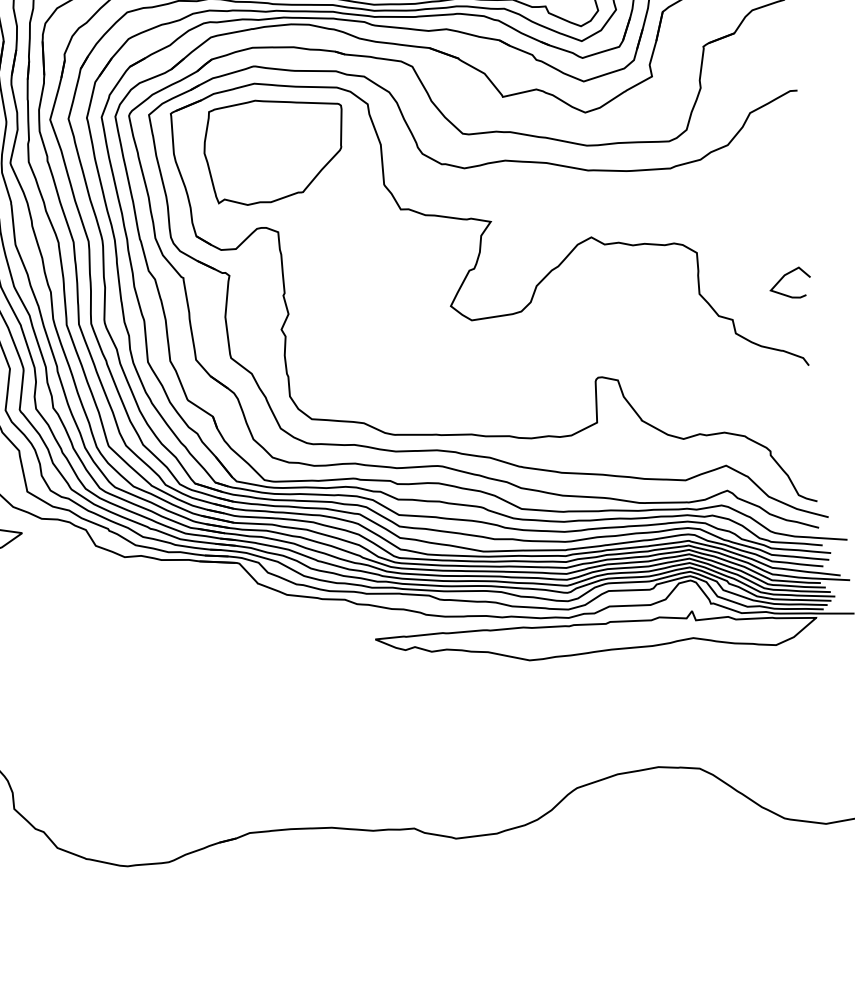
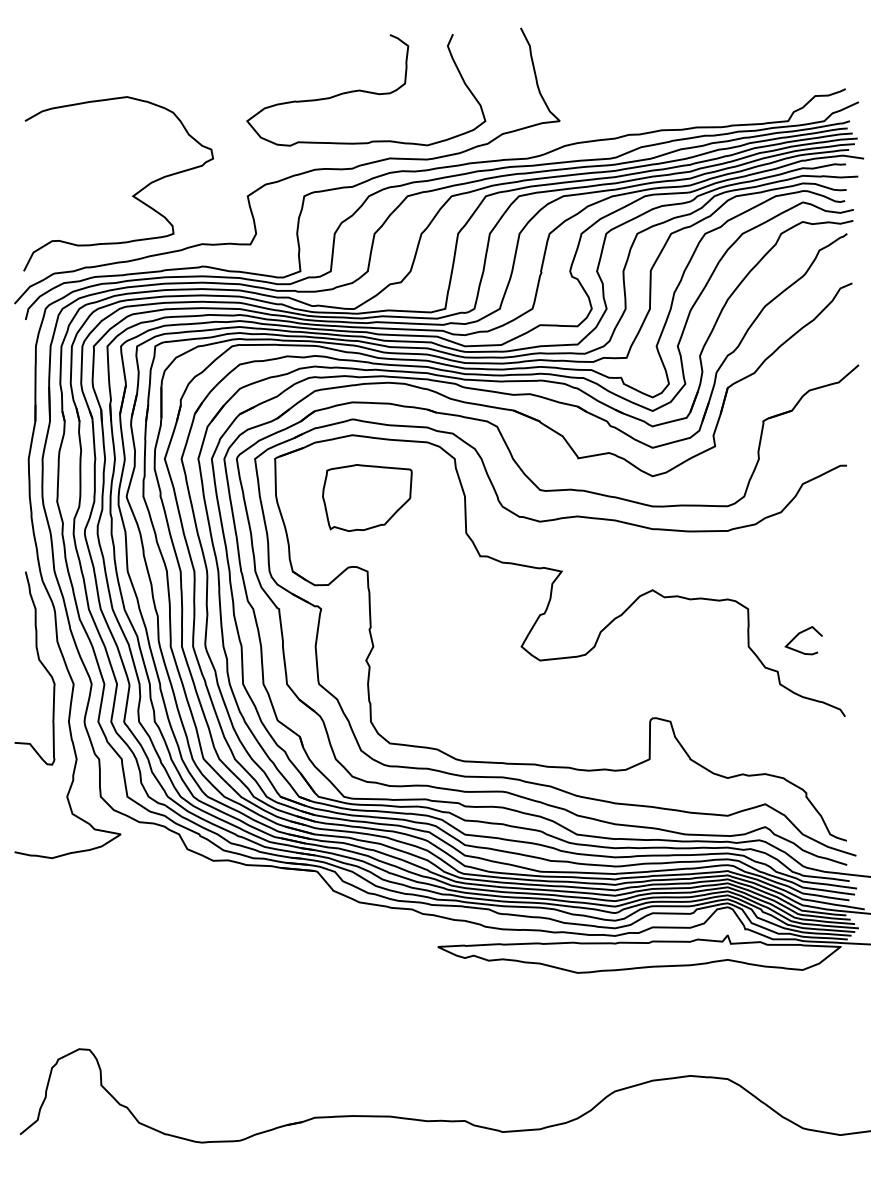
part: (274, 151) -> (367, 497), size x0.7
curve: (784, 277) -> (798, 635), moved

